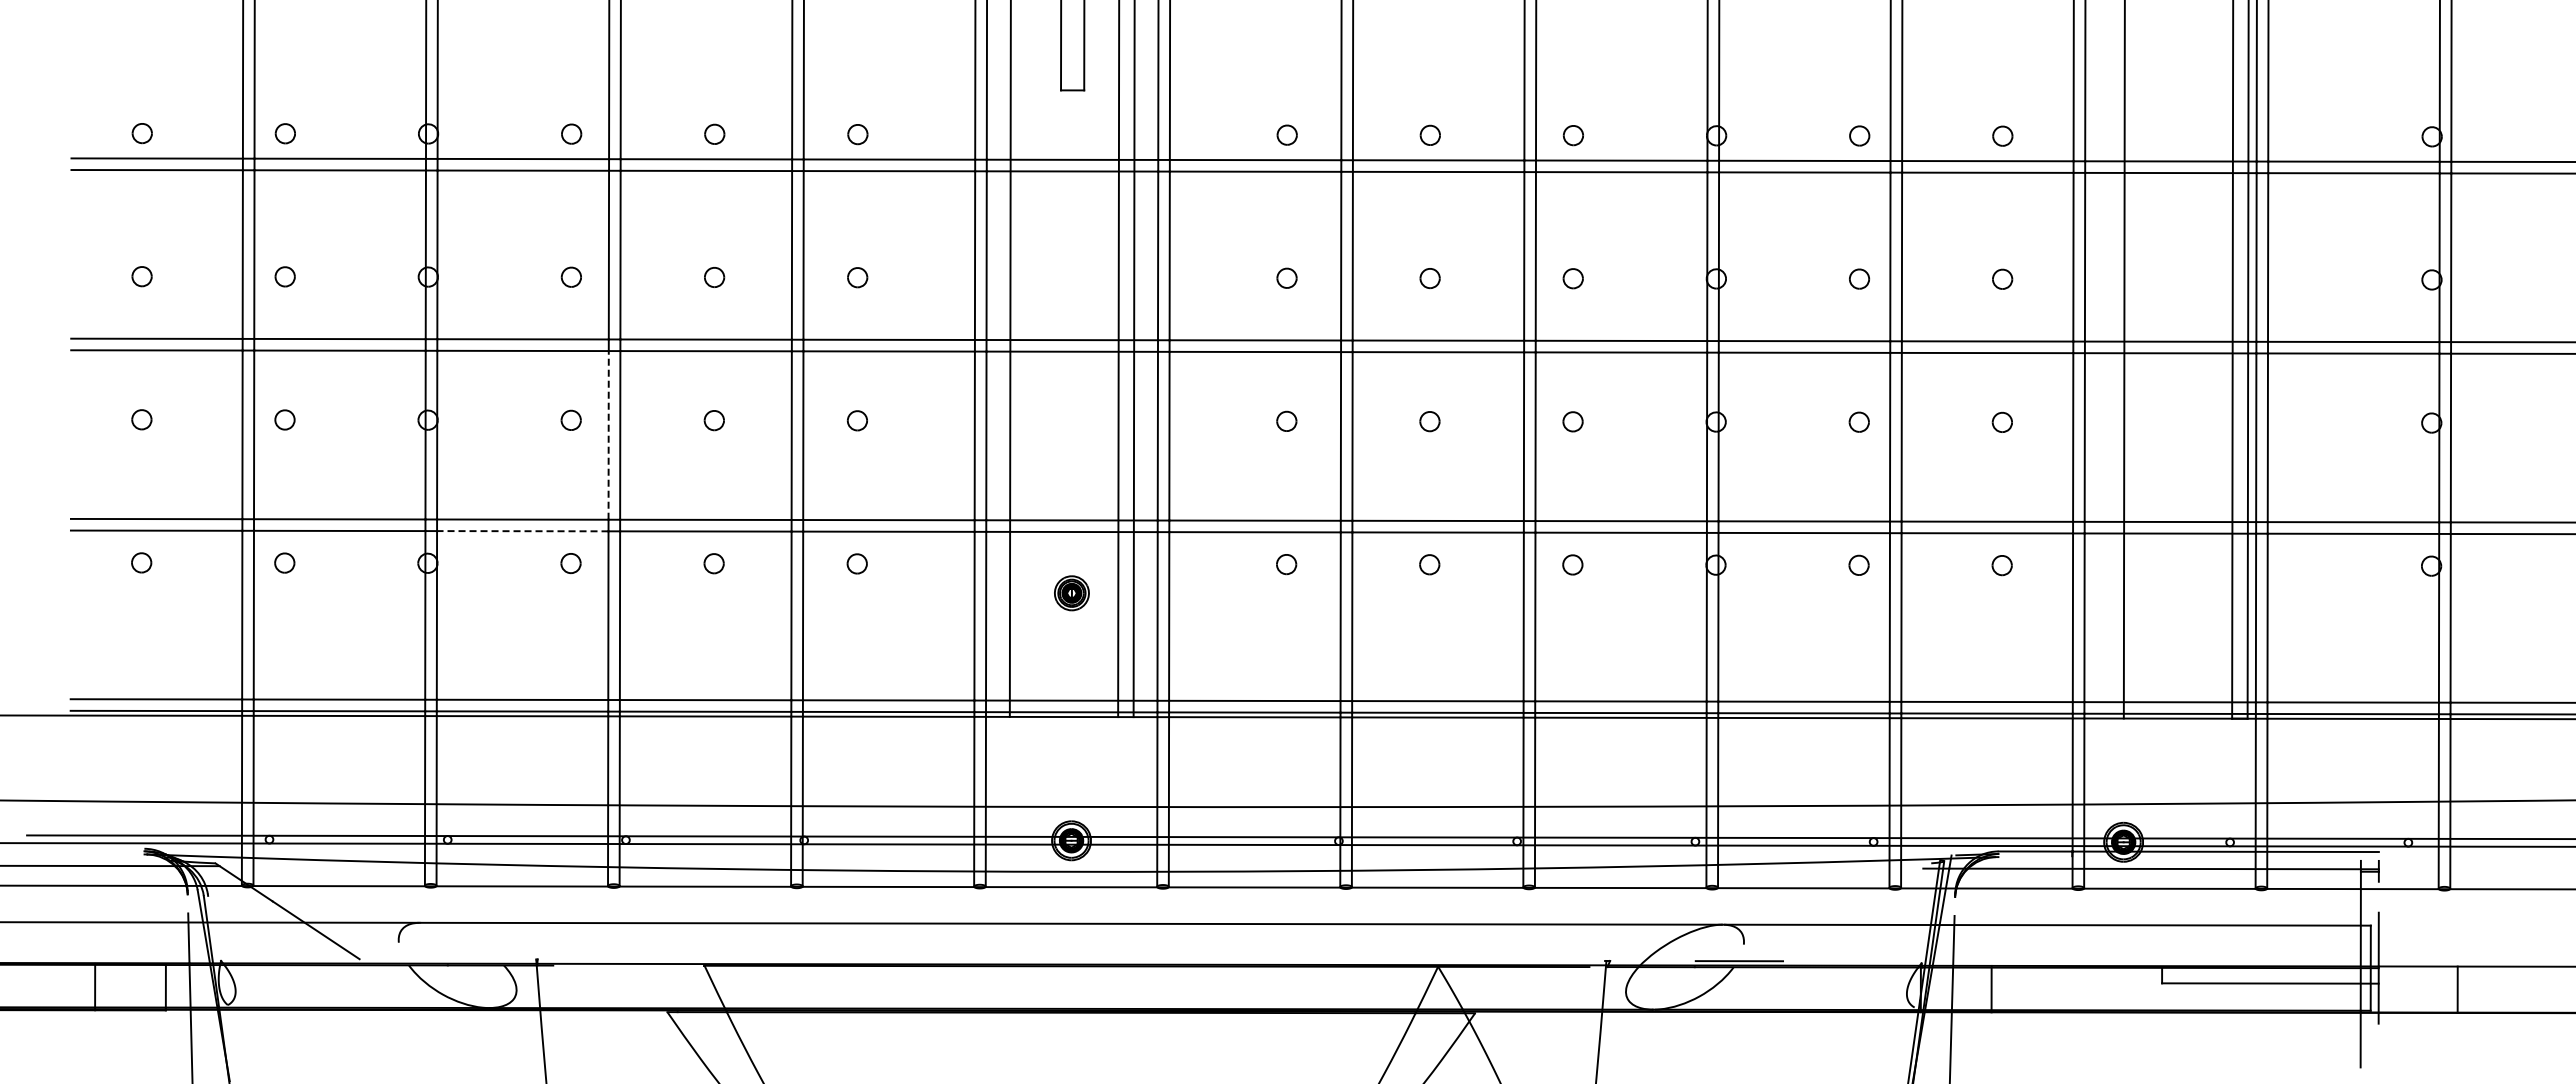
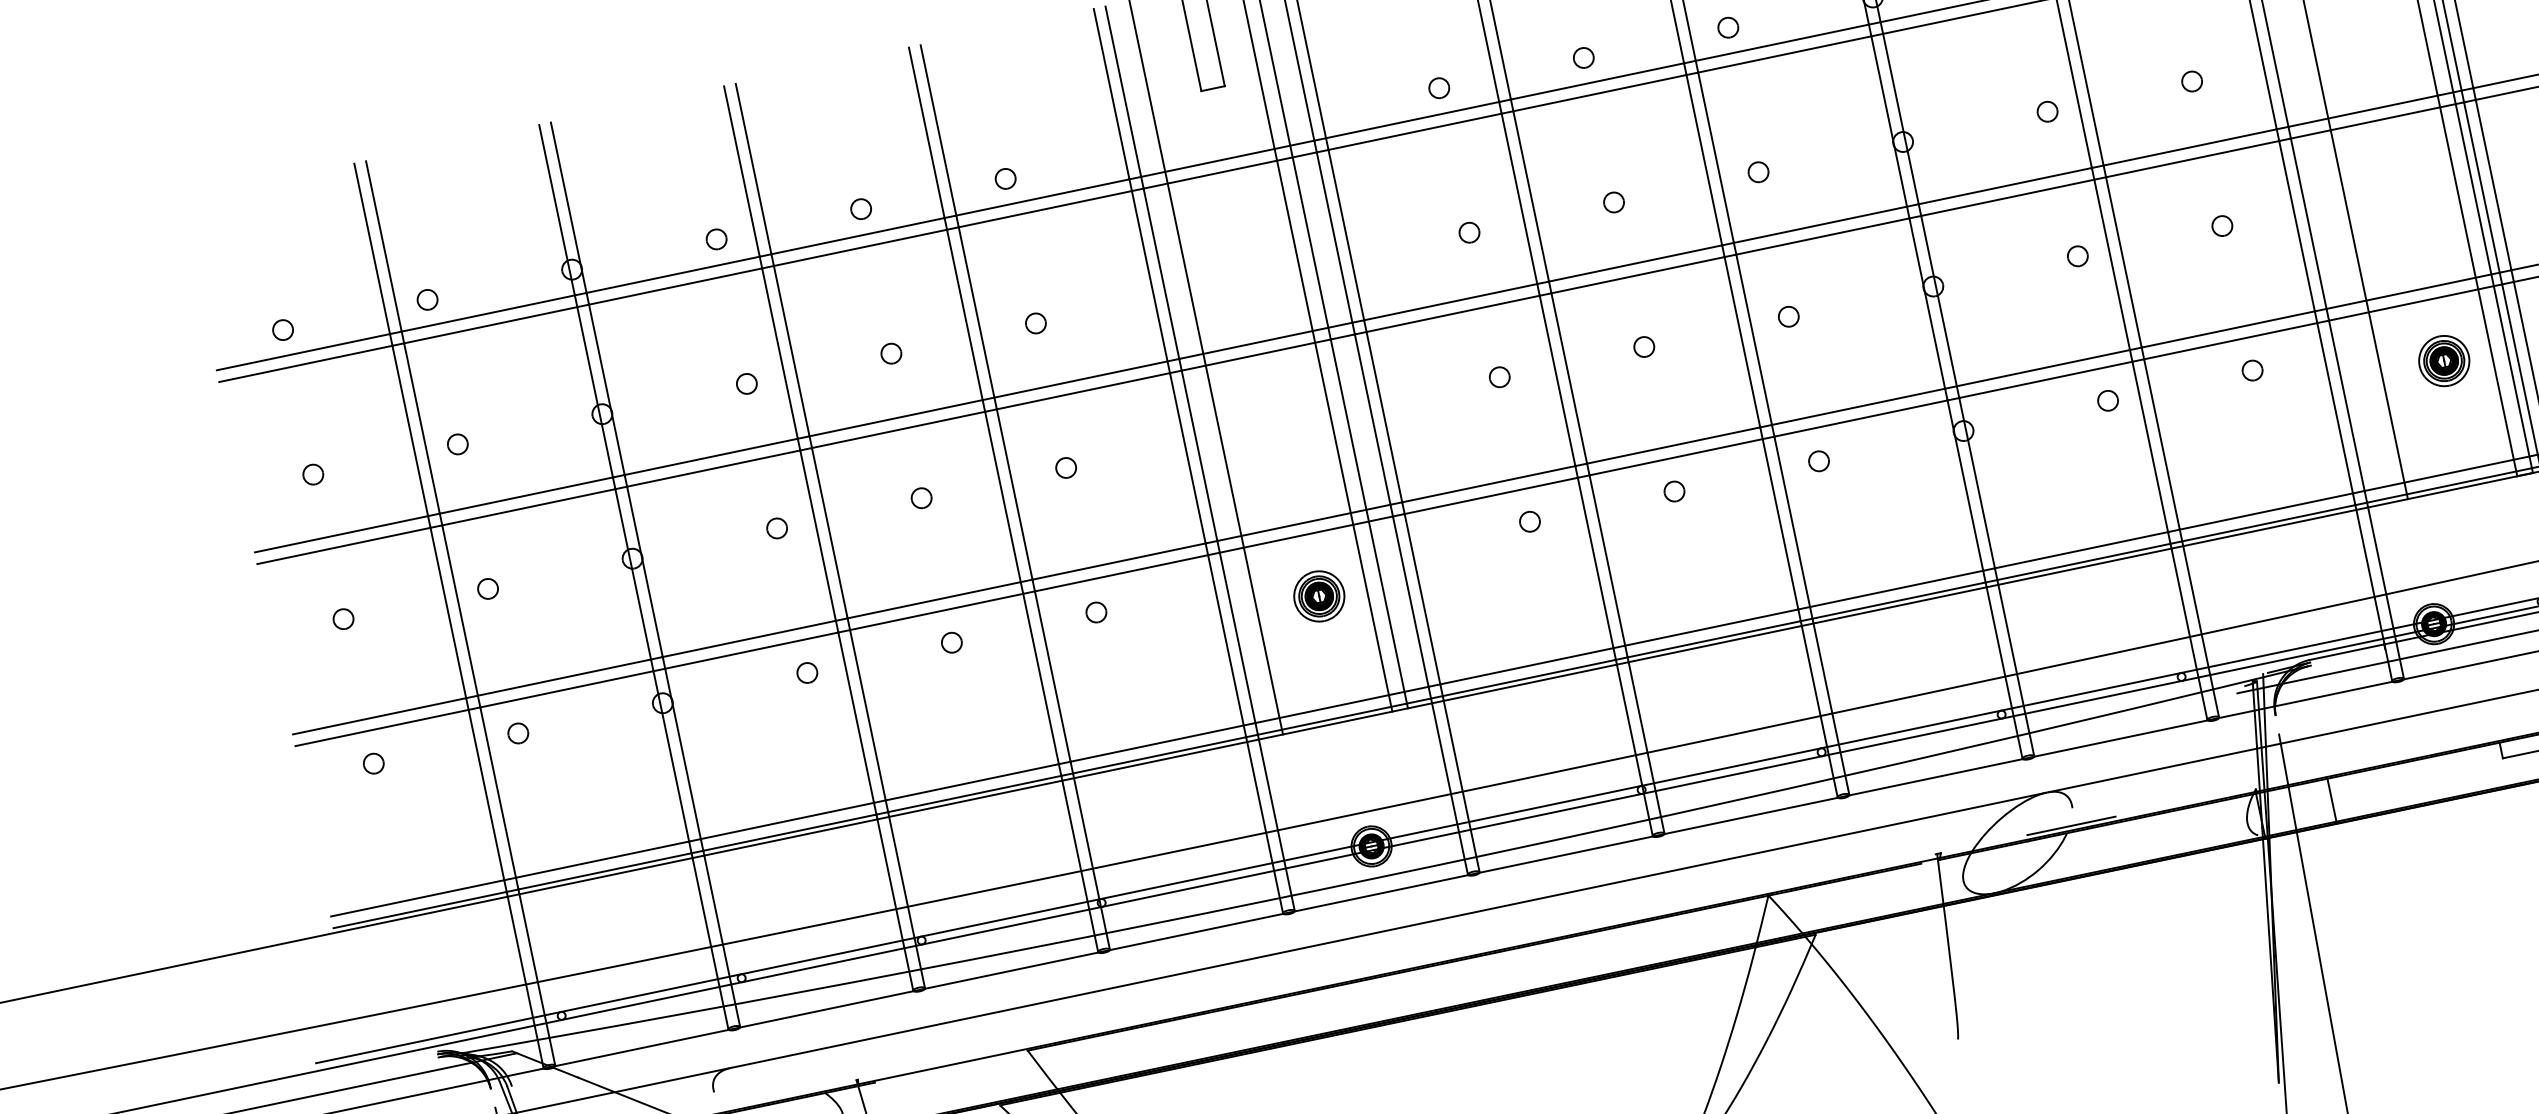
line: (608, 434) -> (817, 534), dashed -> solid
line: (522, 531) -> (751, 650), dashed -> solid
part: (1071, 593) -> (1318, 596), size x1.43
part: (2185, 594) -> (2443, 360), added

